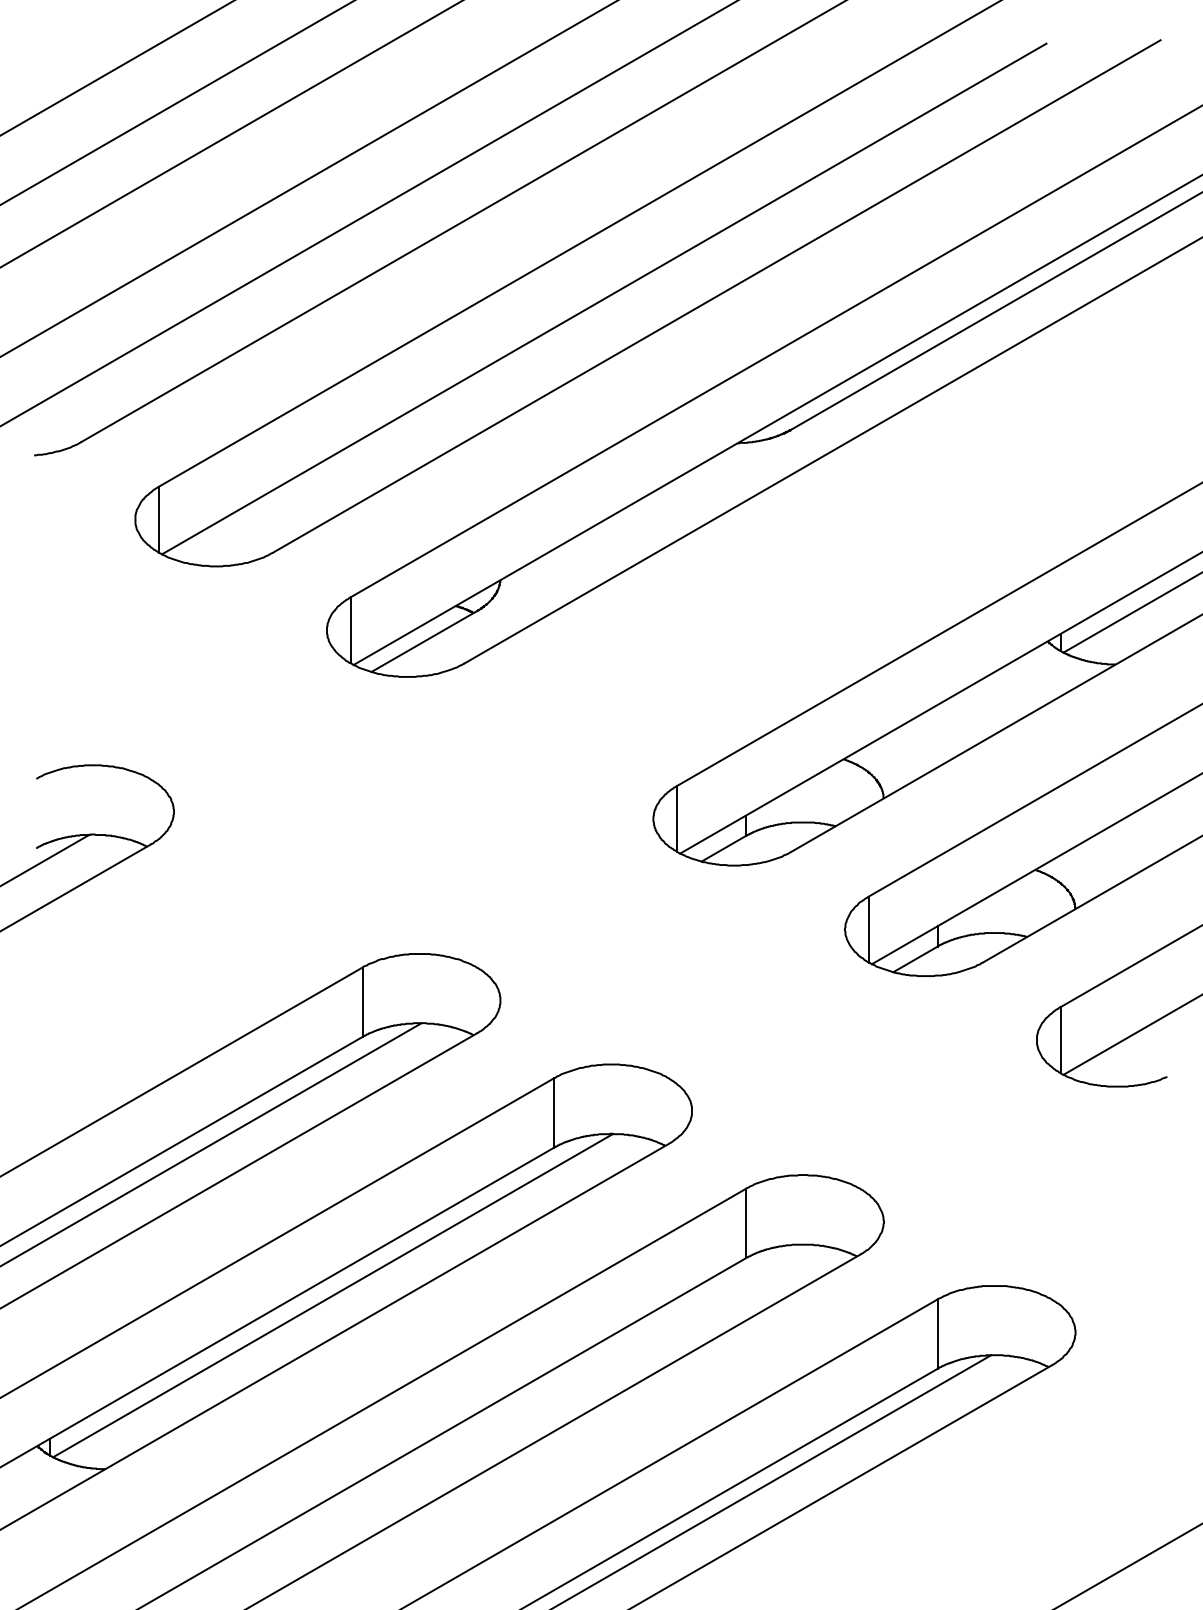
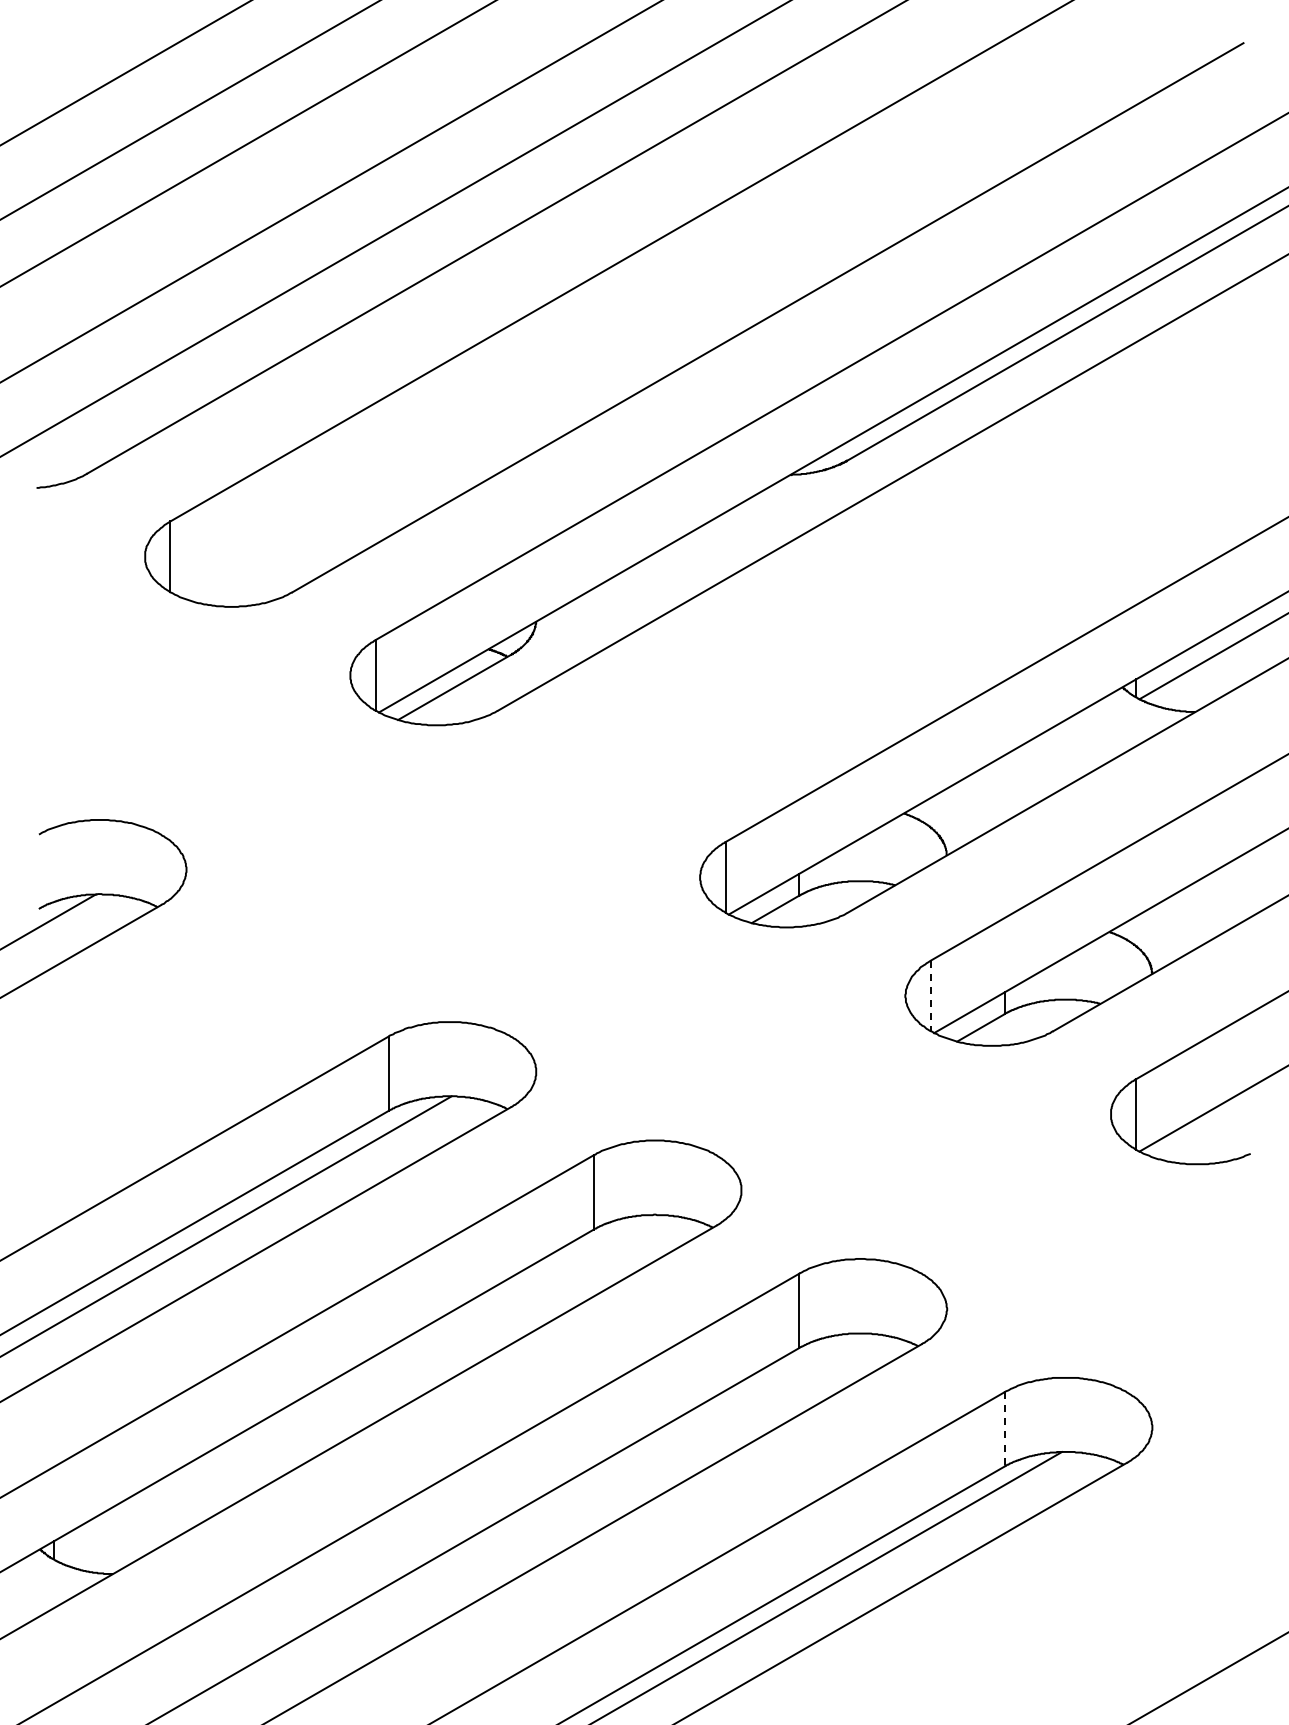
line: (604, 298) -> (647, 319), removed
line: (868, 930) -> (930, 996), solid -> dashed
line: (333, 1295) -> (357, 1387), removed
line: (937, 1334) -> (1004, 1429), solid -> dashed

